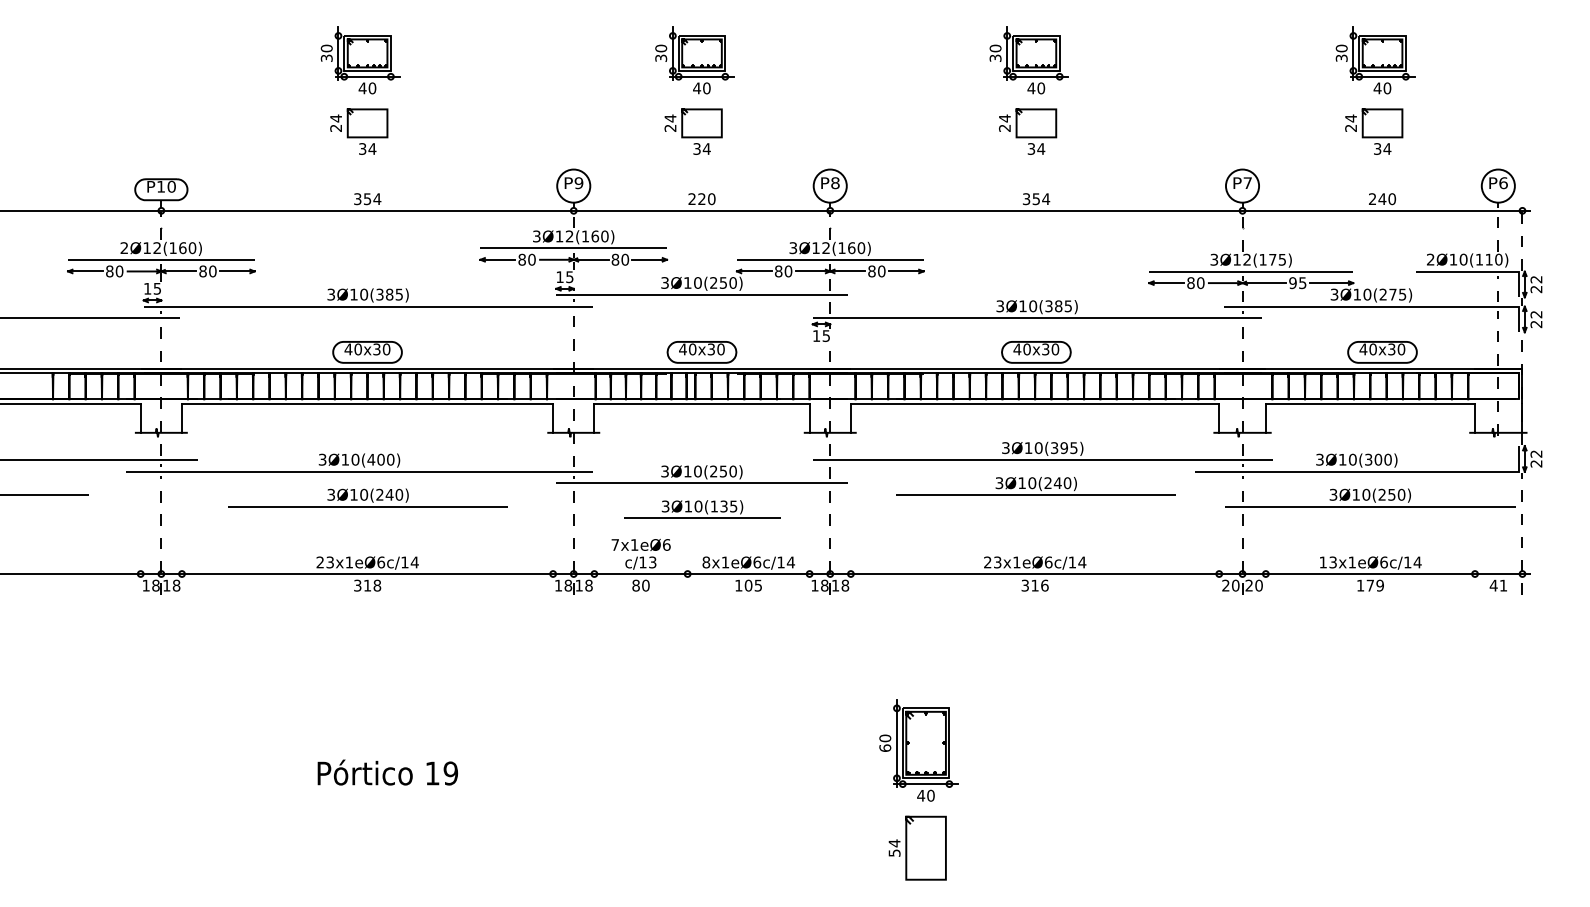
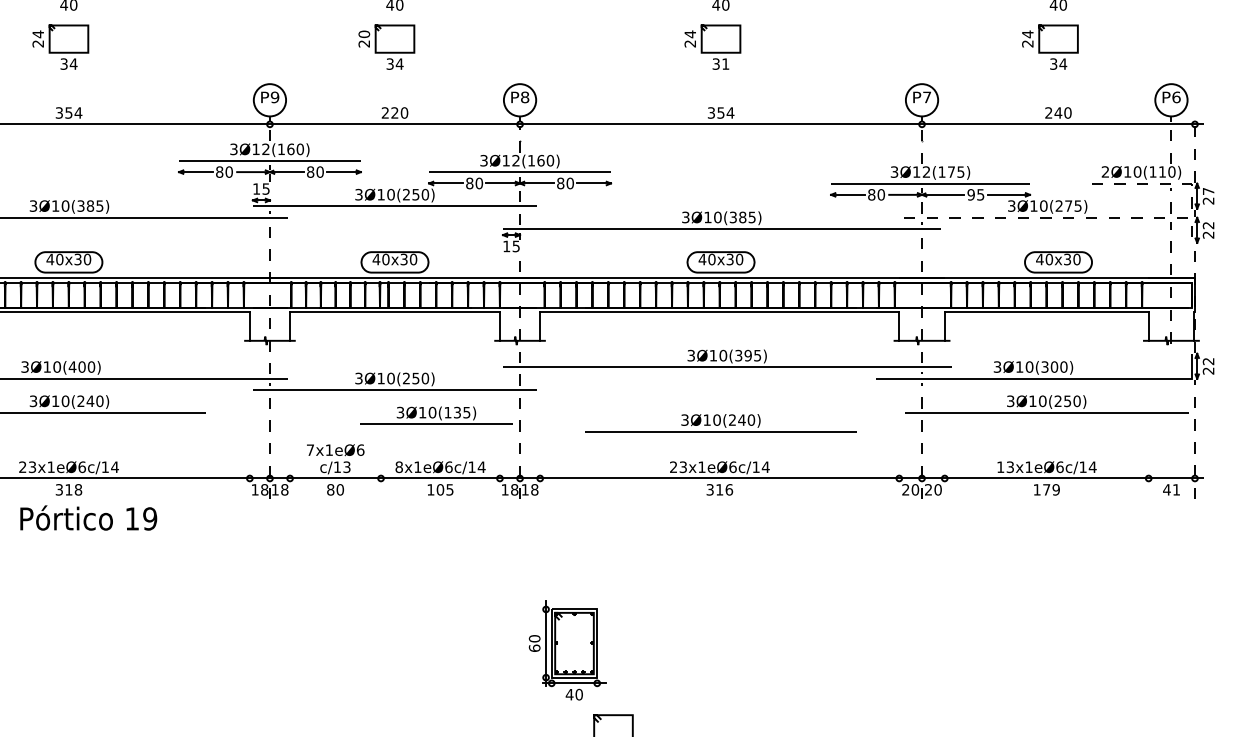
text: (670, 118) -> (364, 34), 24 -> 20
text: (1041, 148) -> (726, 63), 34 -> 31
line: (1481, 271) -> (1155, 183), solid -> dashed
text: (1536, 279) -> (1208, 191), 22 -> 27
line: (1384, 306) -> (1060, 217), solid -> dashed
part: (1035, 486) -> (720, 423), moved
part: (702, 509) -> (436, 415), moved
part: (918, 750) -> (567, 650), moved
text: (387, 772) -> (88, 517), moved

